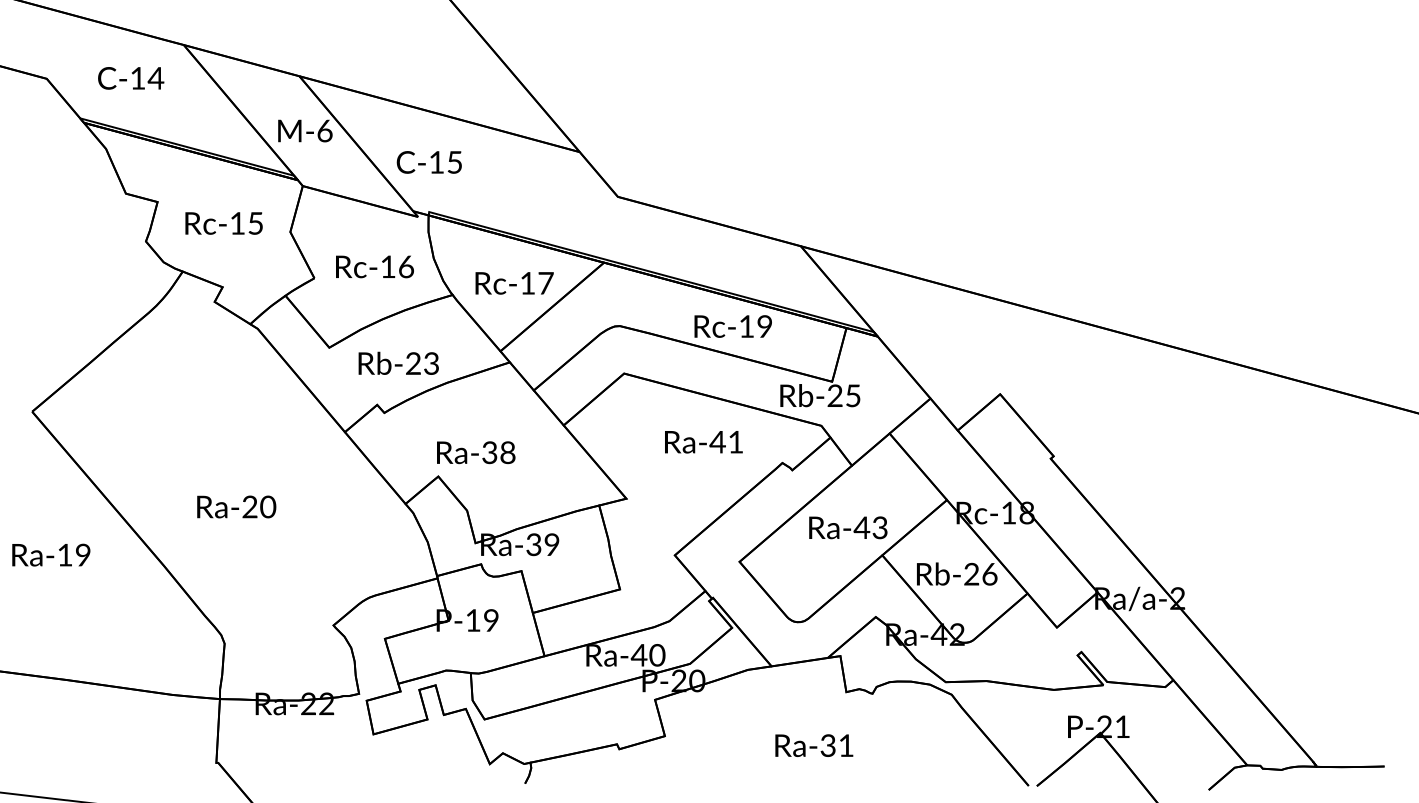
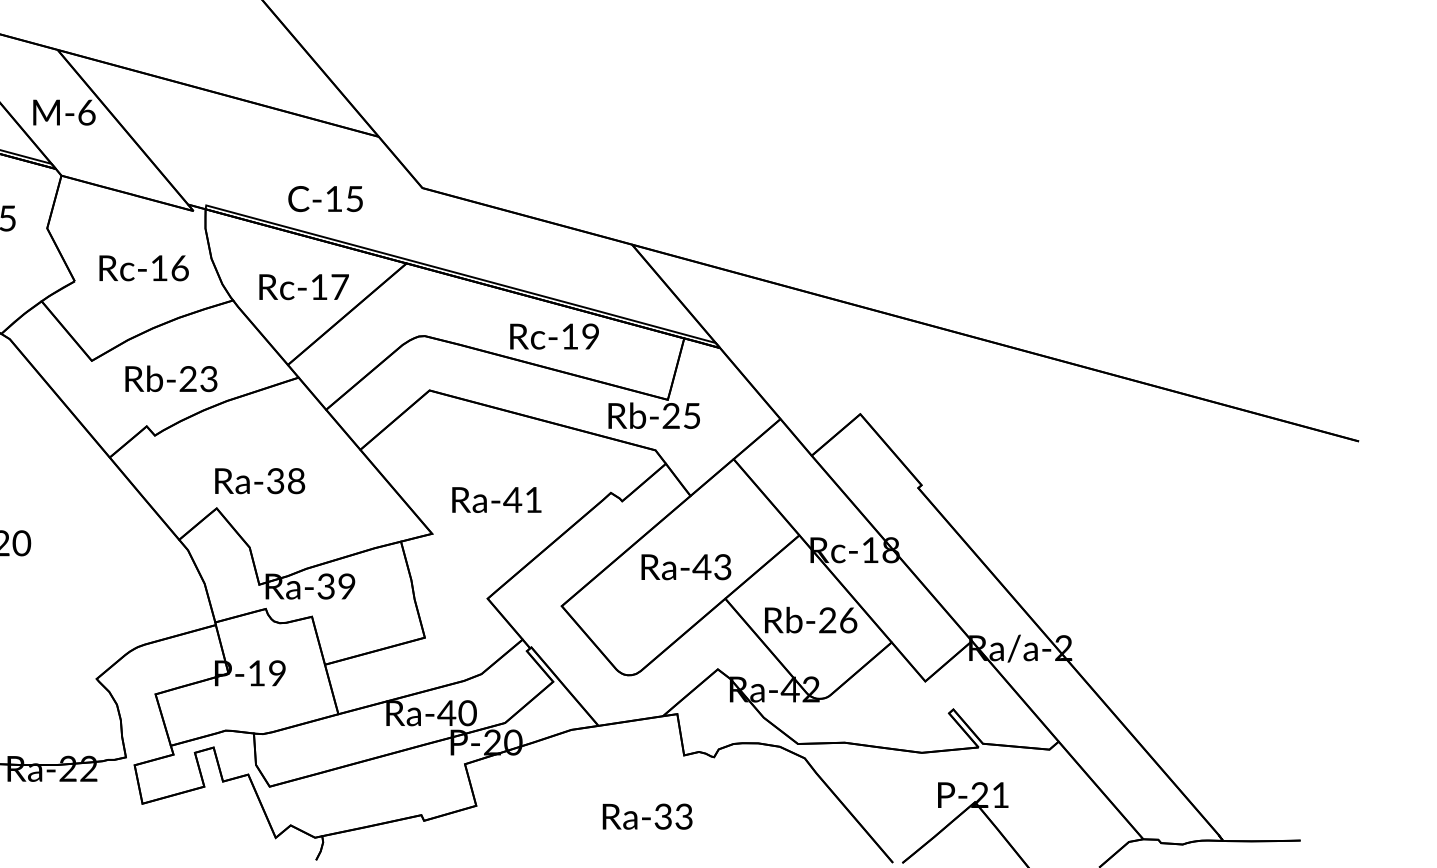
text: (428, 162) -> (324, 199), moved
text: (703, 442) -> (496, 500), moved
text: (845, 745) -> (683, 816), Ra-31 -> Ra-33

